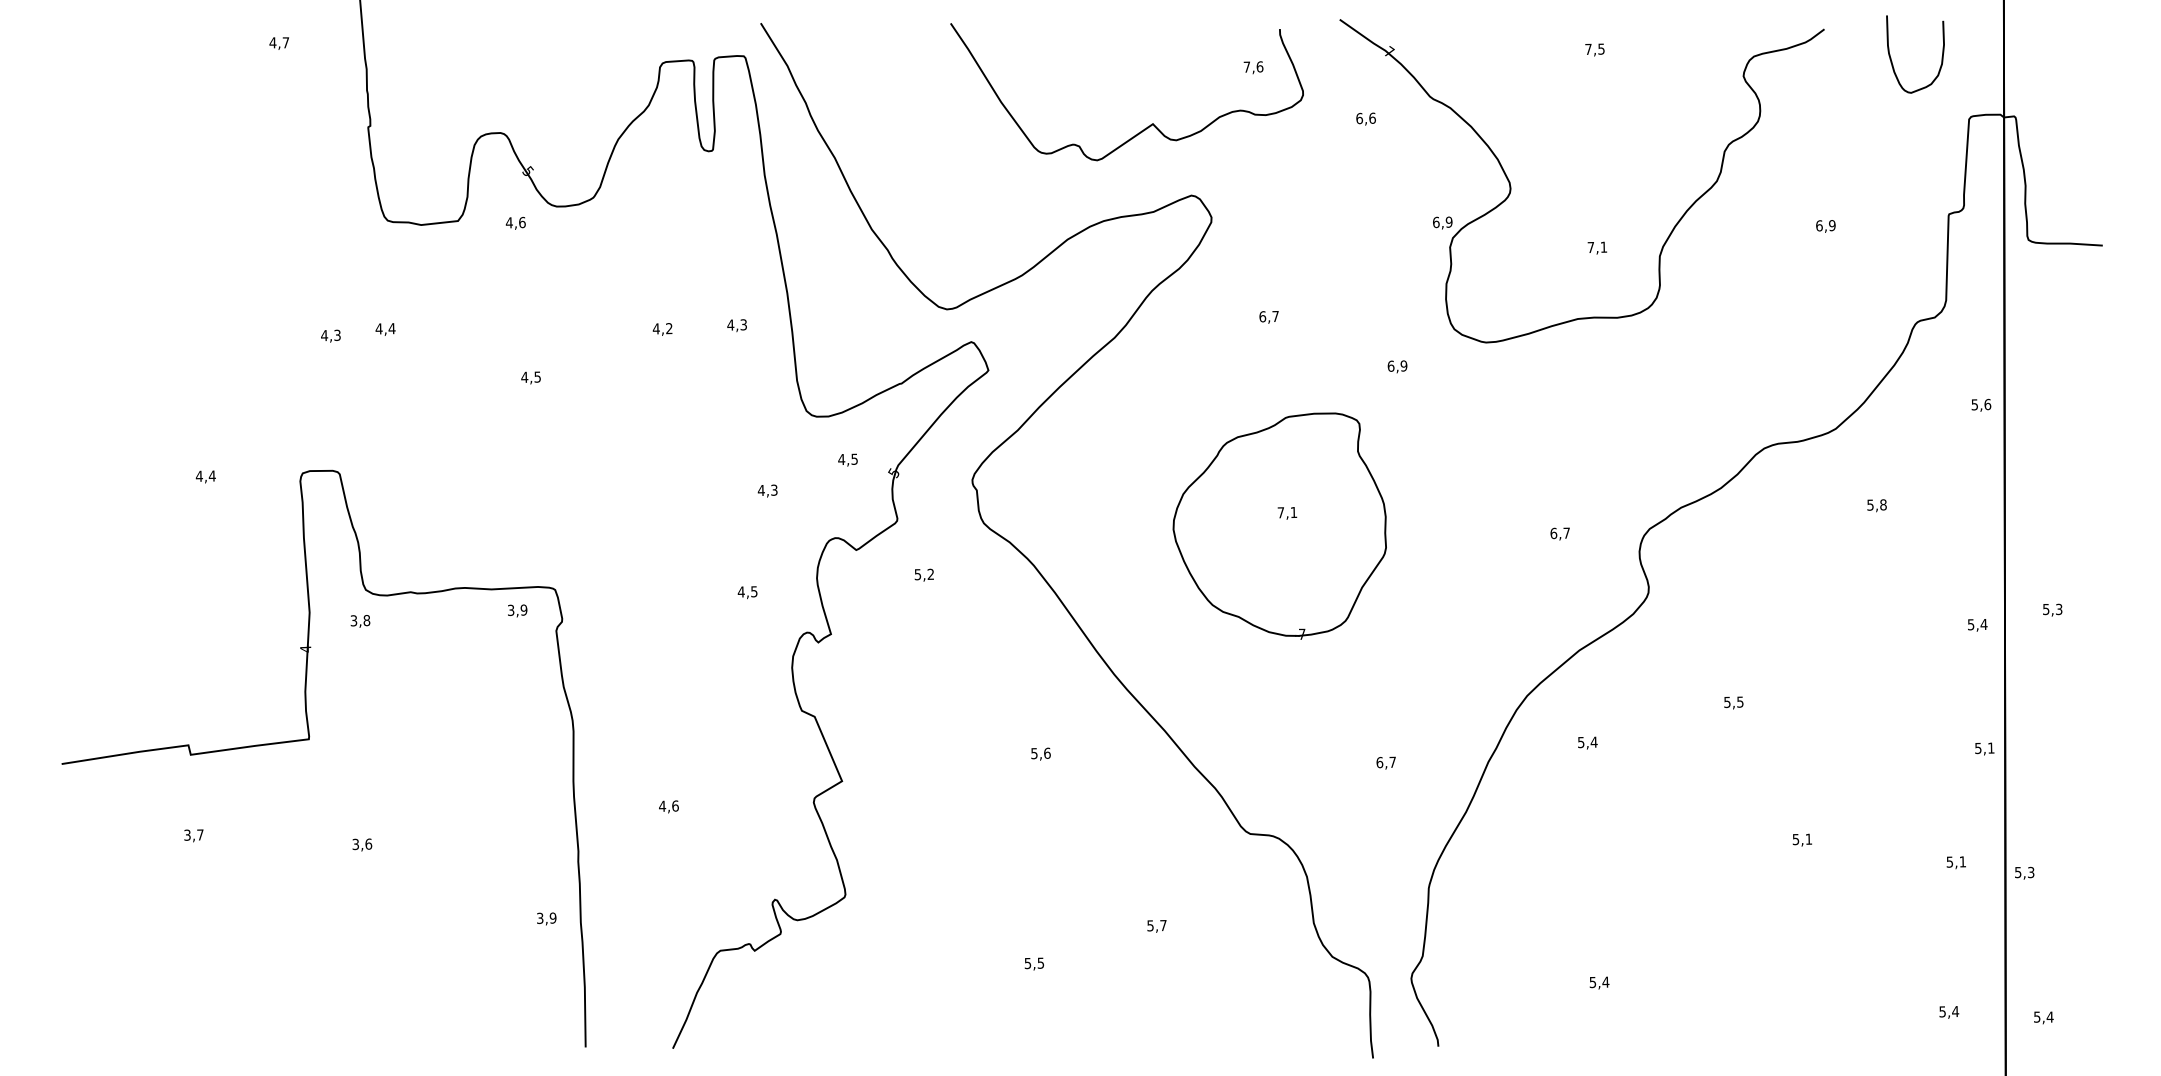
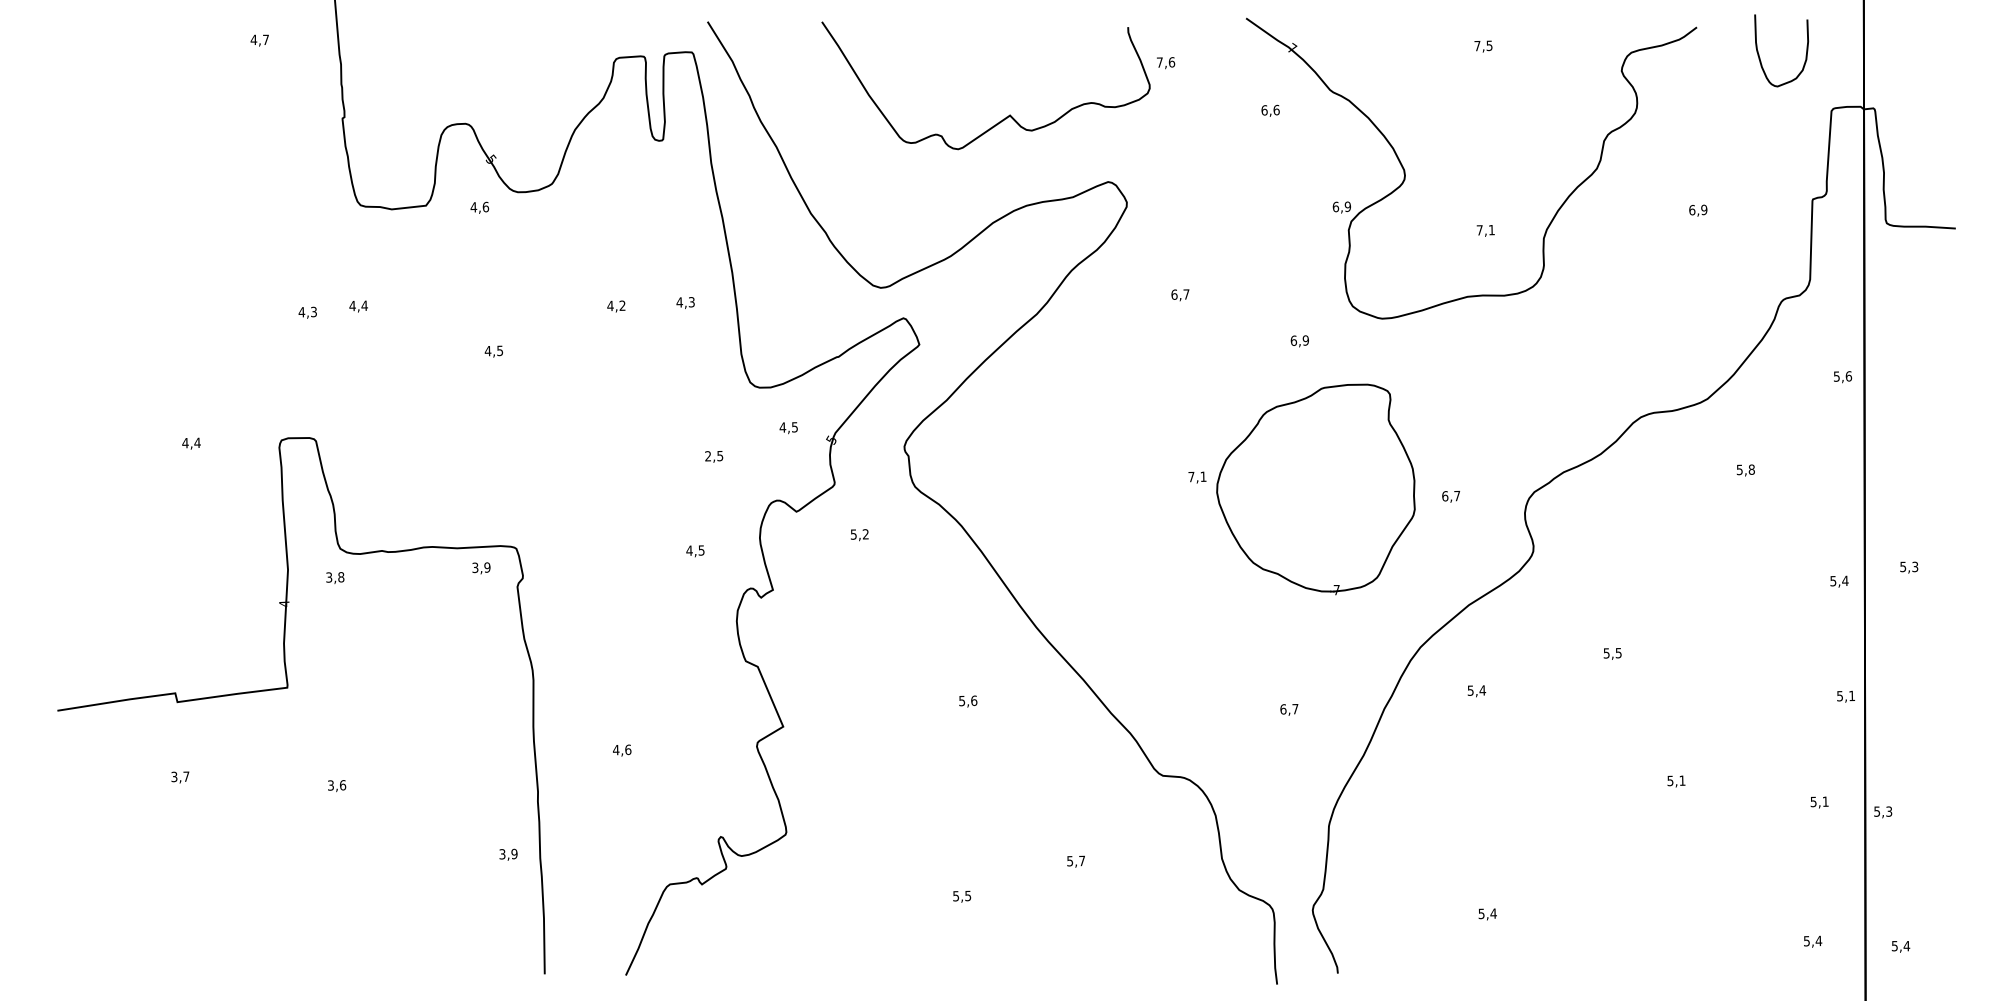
curve: (1147, 126) -> (1005, 117), moved
text: (767, 489) -> (713, 455), 4,3 -> 2,5
part: (1279, 525) -> (1315, 488), moved

